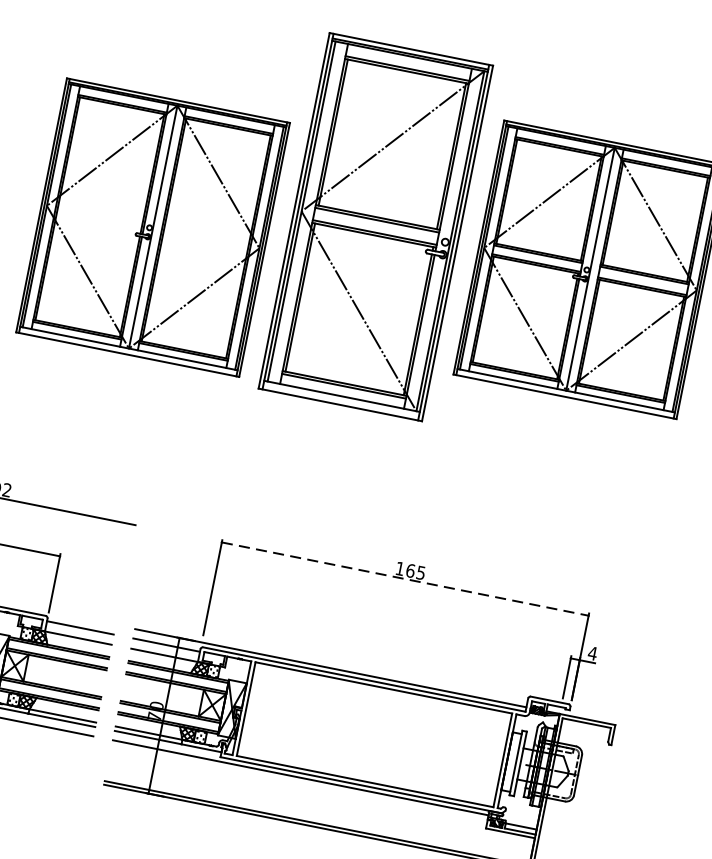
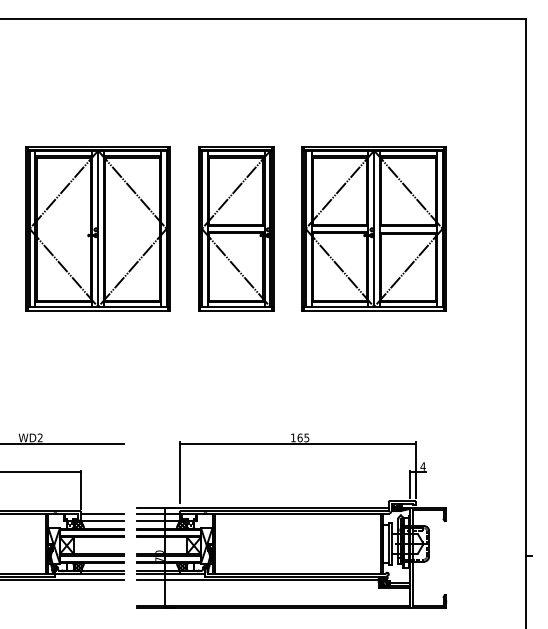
part: (376, 225) -> (236, 228), size x0.71
part: (152, 226) -> (97, 228), moved
line: (406, 579) -> (298, 443), dashed -> solid

